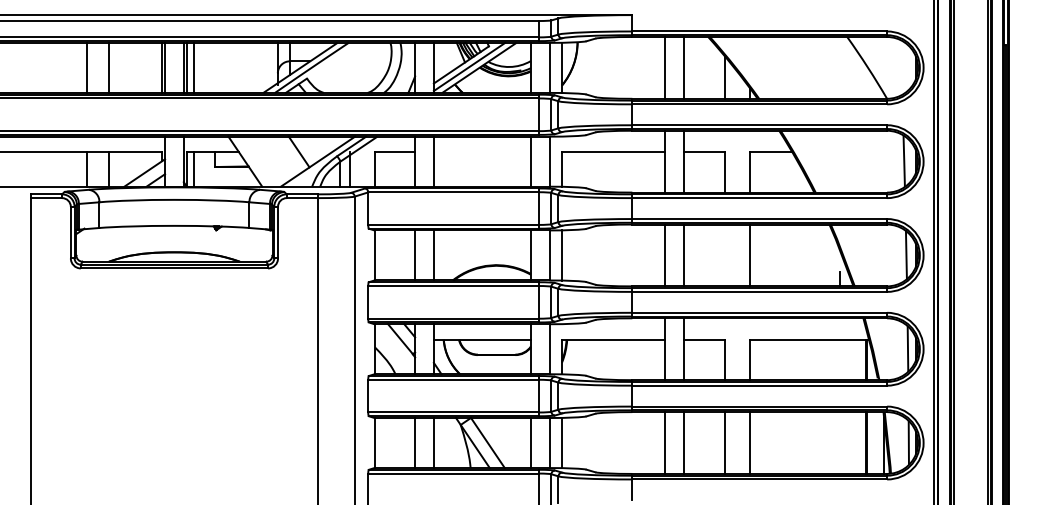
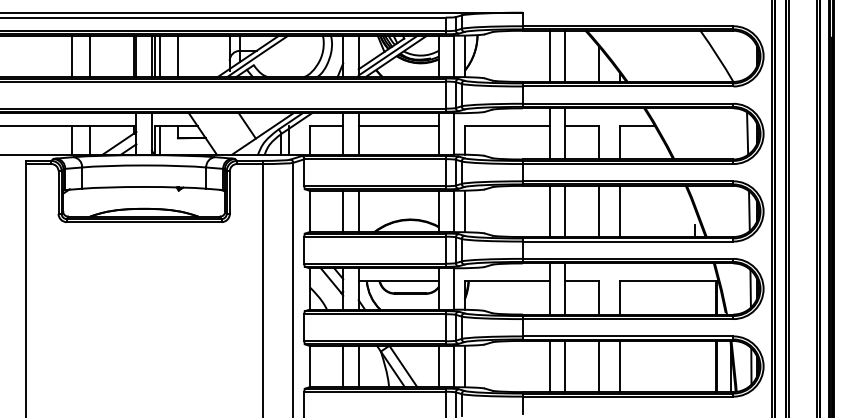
line: (215, 67) -> (178, 56), added
line: (481, 152) -> (398, 126), added
line: (724, 255) -> (598, 211), added

